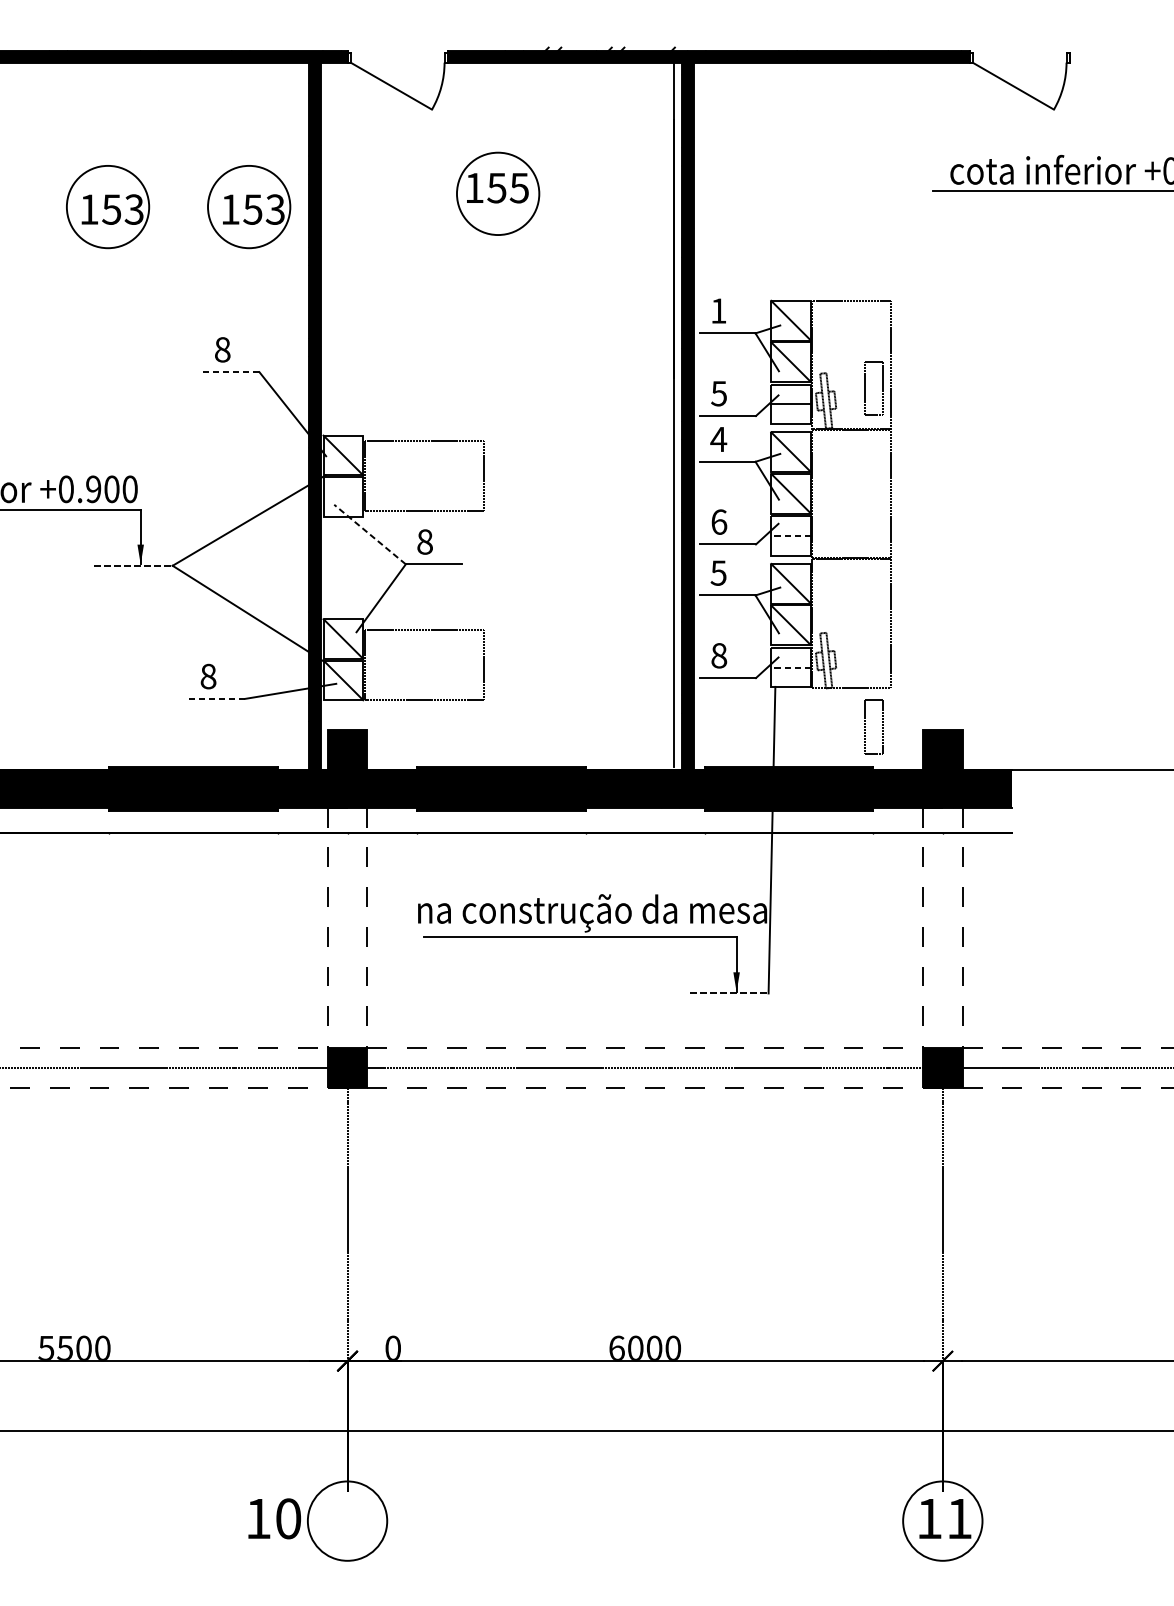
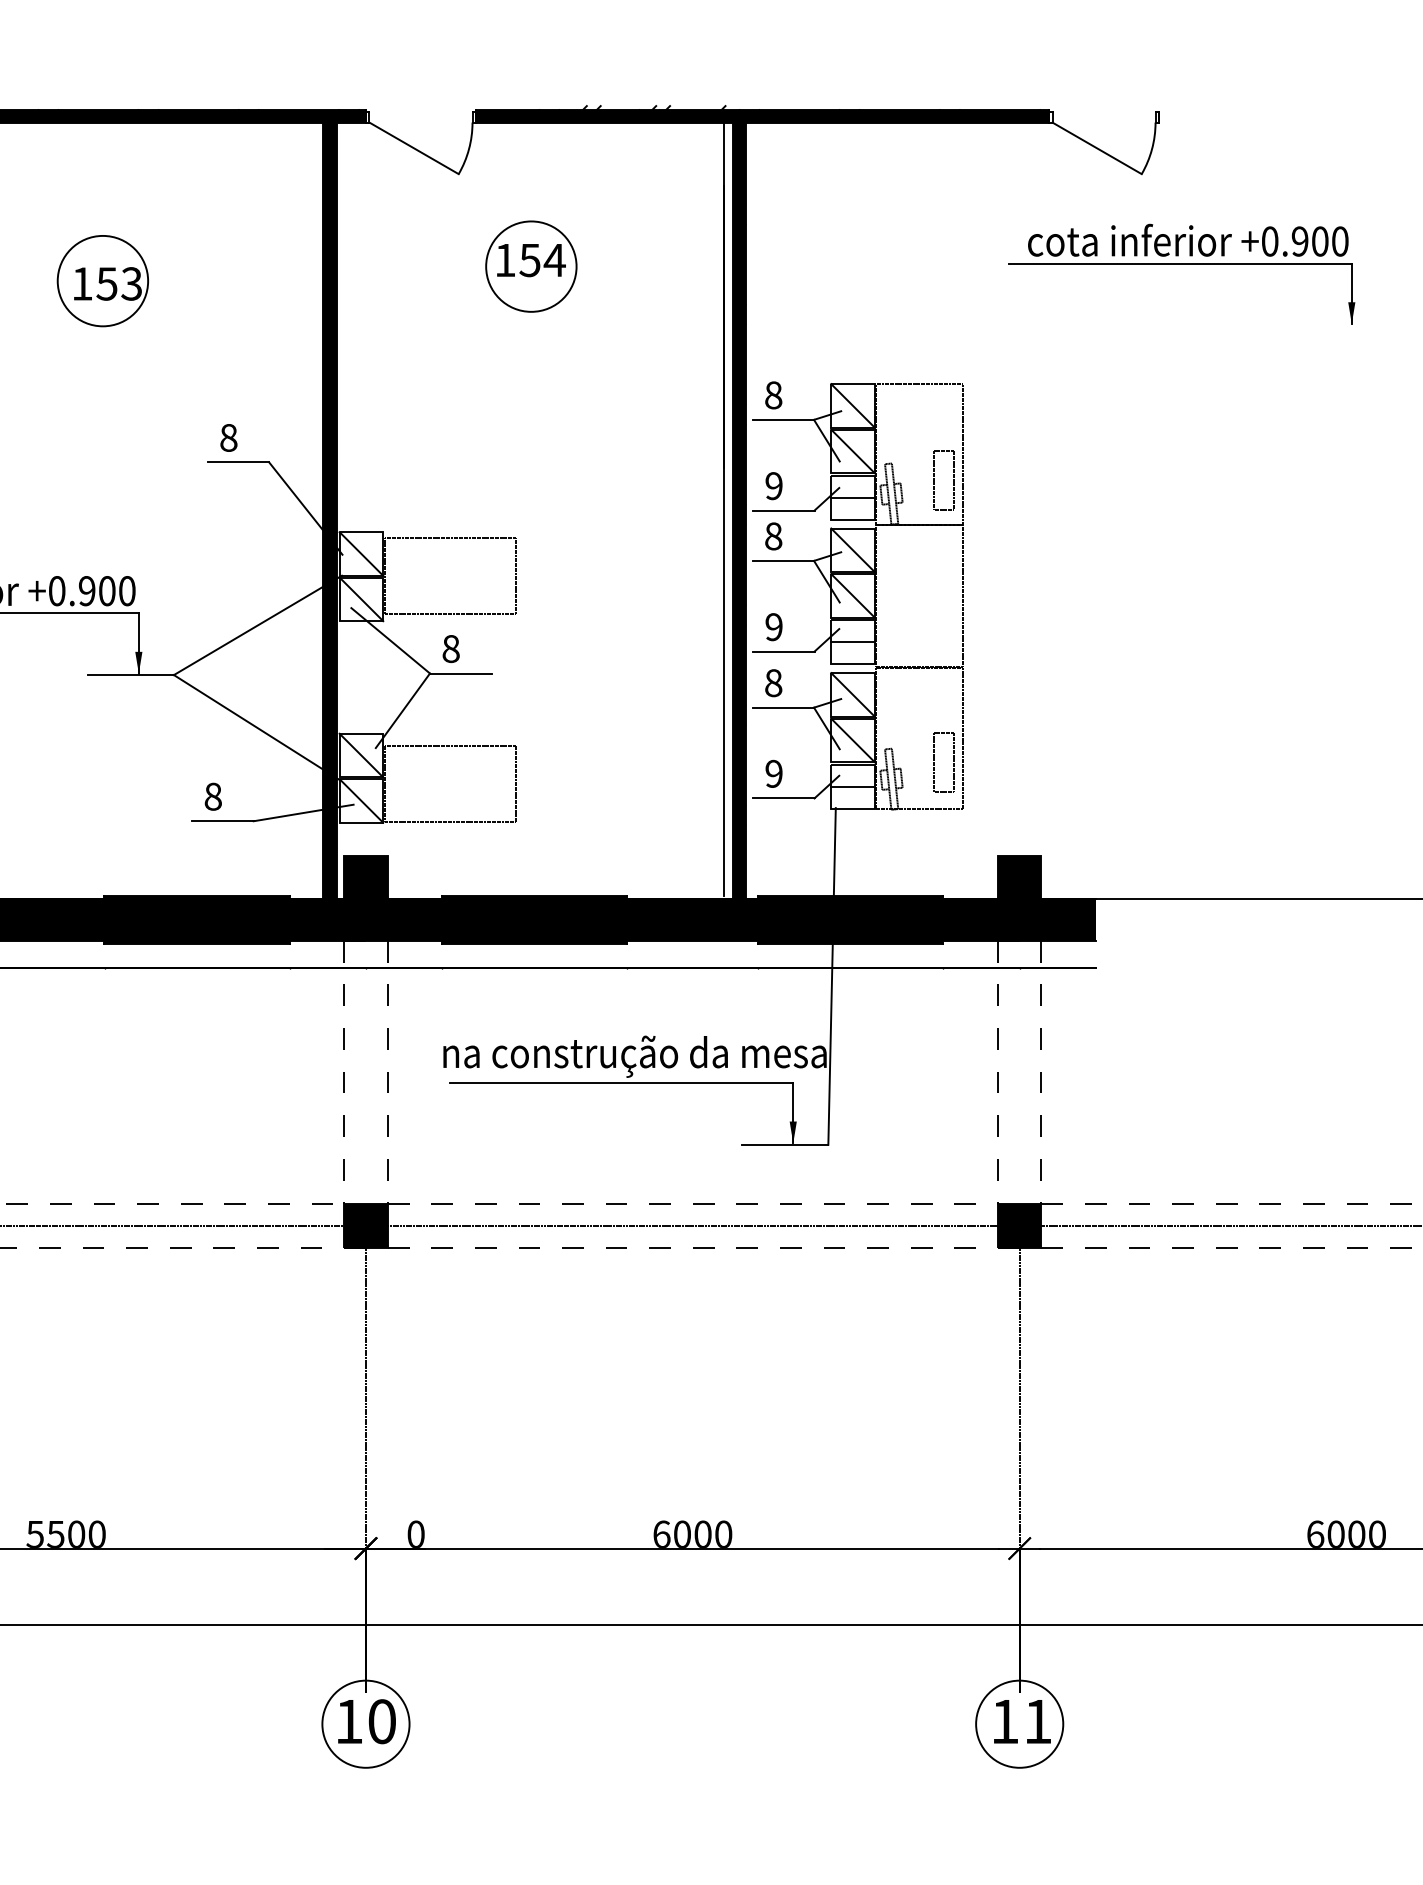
text: (519, 188) -> (554, 260), 155 -> 154
part: (248, 207) -> (257, 281), removed
text: (718, 311) -> (773, 395), 1 -> 8
line: (231, 372) -> (238, 462), dashed -> solid
text: (718, 394) -> (773, 486), 5 -> 9
text: (718, 439) -> (773, 536), 4 -> 8
line: (343, 496) -> (361, 599), added
text: (718, 522) -> (773, 627), 6 -> 9
line: (369, 534) -> (390, 640), dashed -> solid
line: (791, 536) -> (853, 642), dashed -> solid
line: (134, 566) -> (131, 675), dashed -> solid
text: (718, 573) -> (773, 683), 5 -> 8
text: (718, 655) -> (773, 773), 8 -> 9
line: (791, 667) -> (853, 786), dashed -> solid
line: (216, 699) -> (222, 821), dashed -> solid
part: (865, 726) -> (934, 762), moved
line: (729, 993) -> (785, 1144), dashed -> solid
text: (274, 1518) -> (366, 1721), moved

